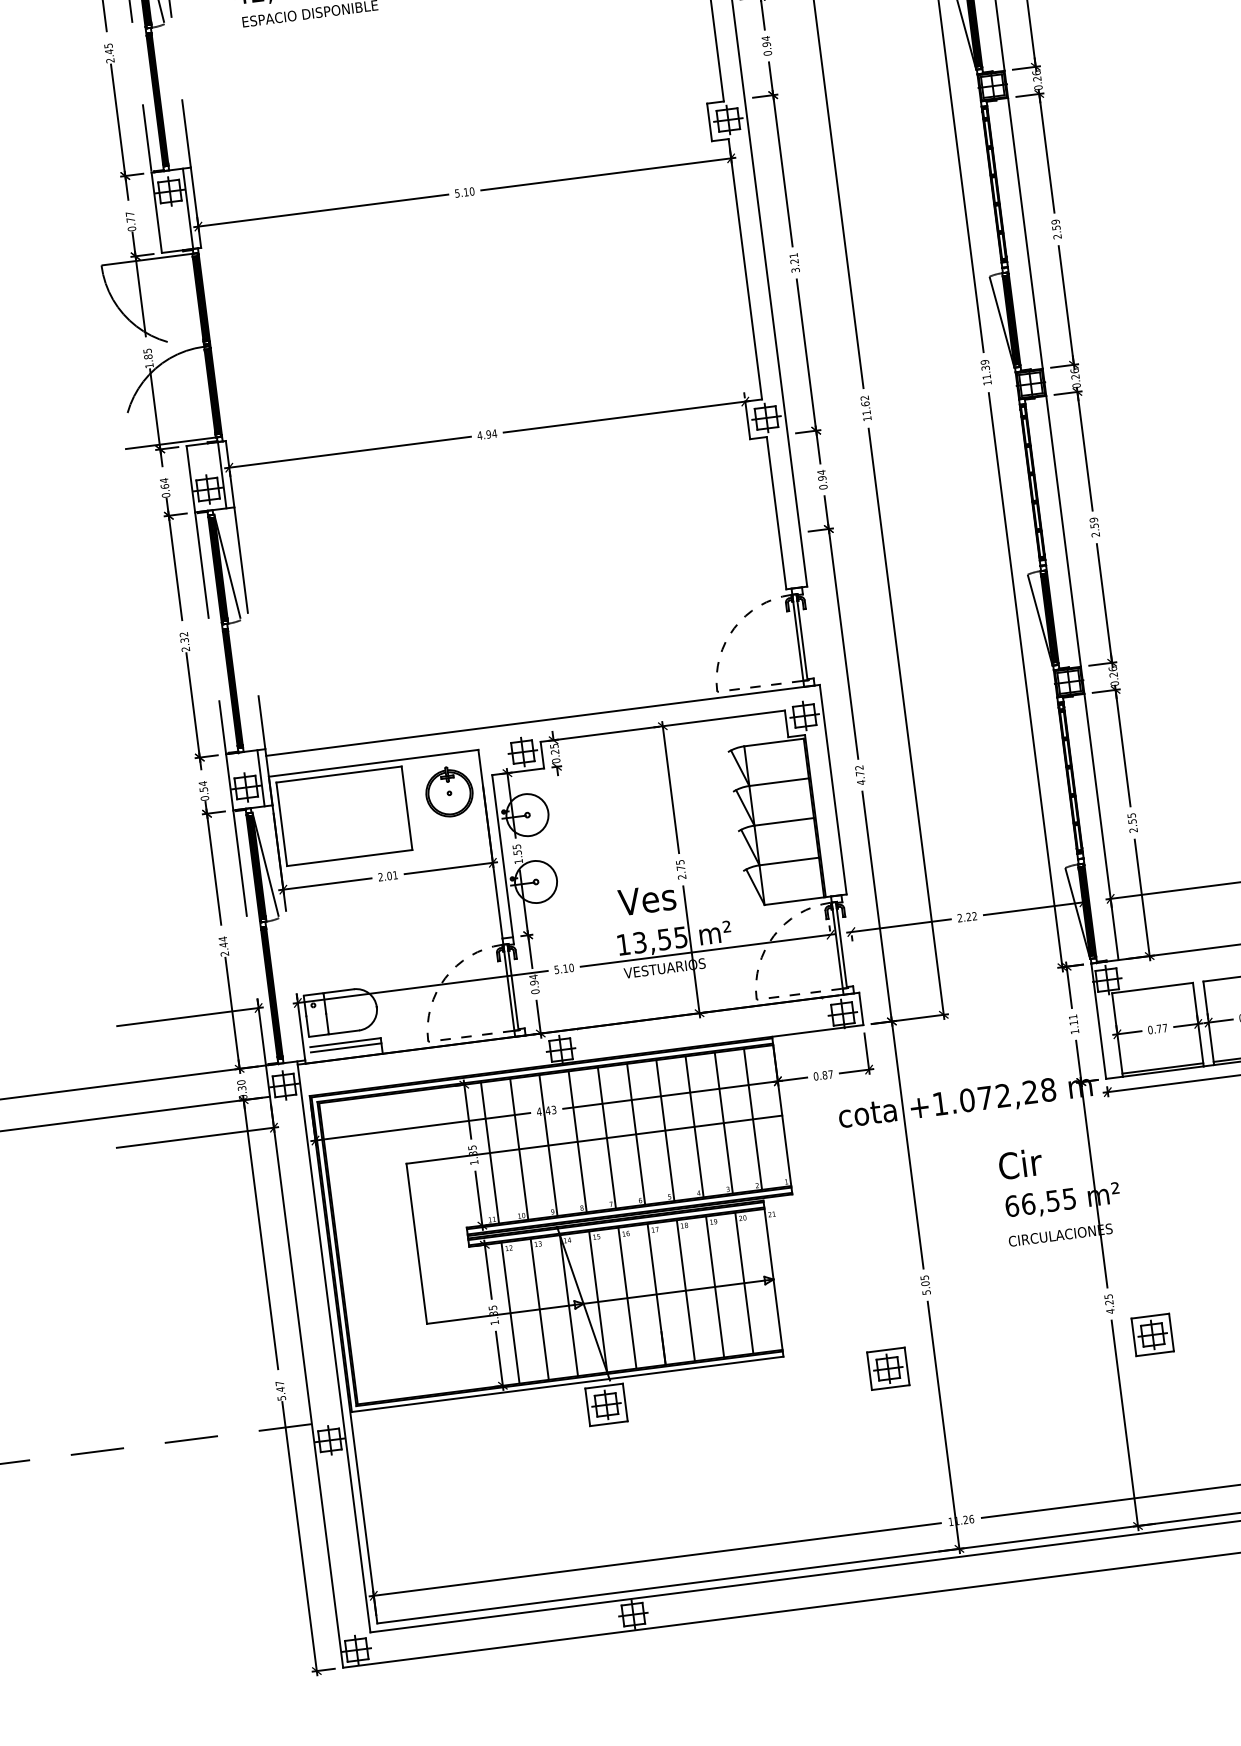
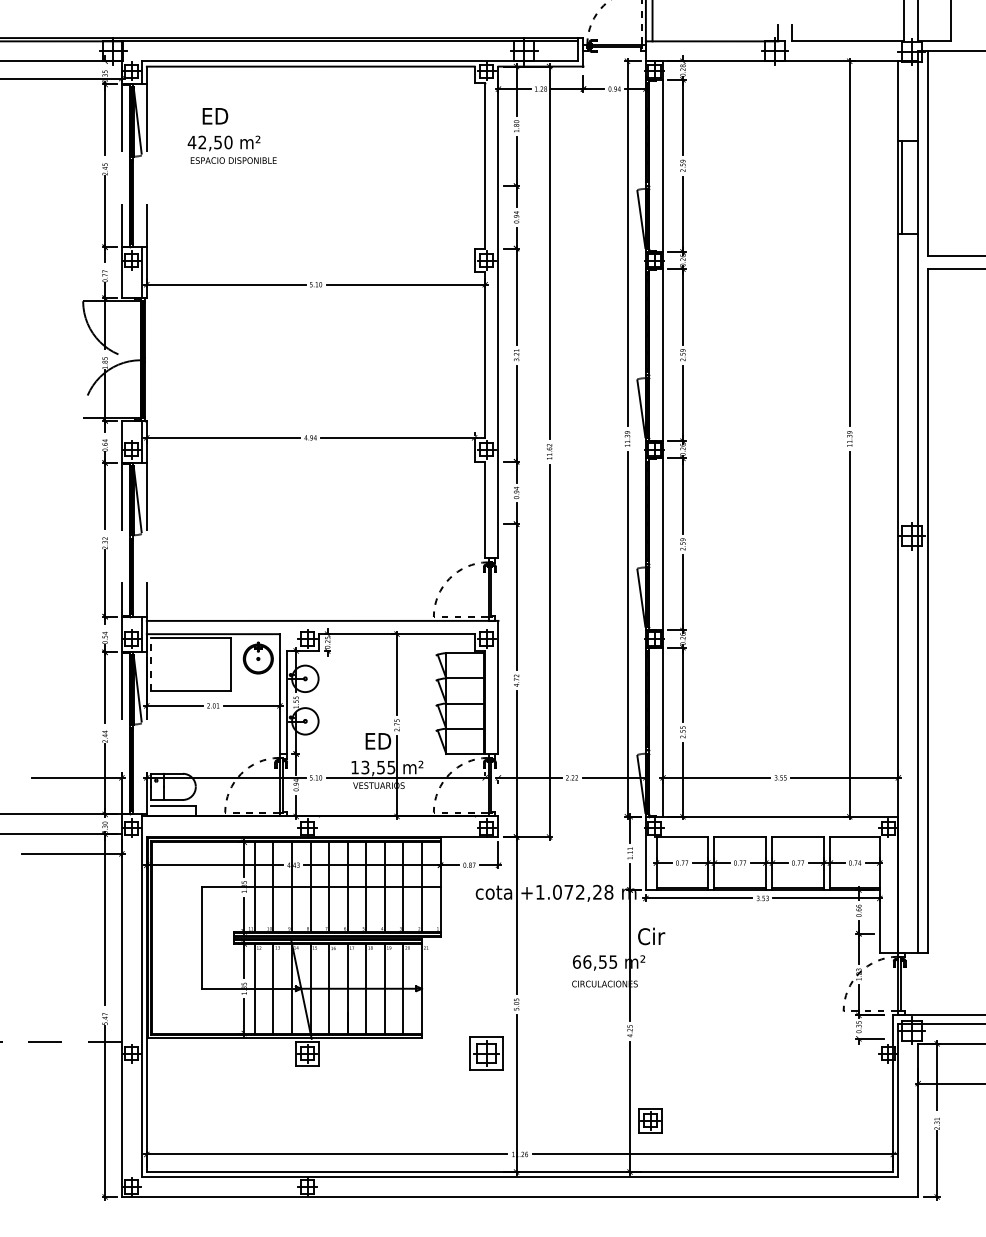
line: (282, 823) -> (151, 664), solid -> dashed
text: (647, 899) -> (373, 741), Ves -> ED
line: (346, 1047) -> (173, 809), removed
text: (1020, 1164) -> (651, 936), moved
part: (1152, 1334) -> (650, 1120), moved
part: (888, 1368) -> (486, 1053), size x1.4

